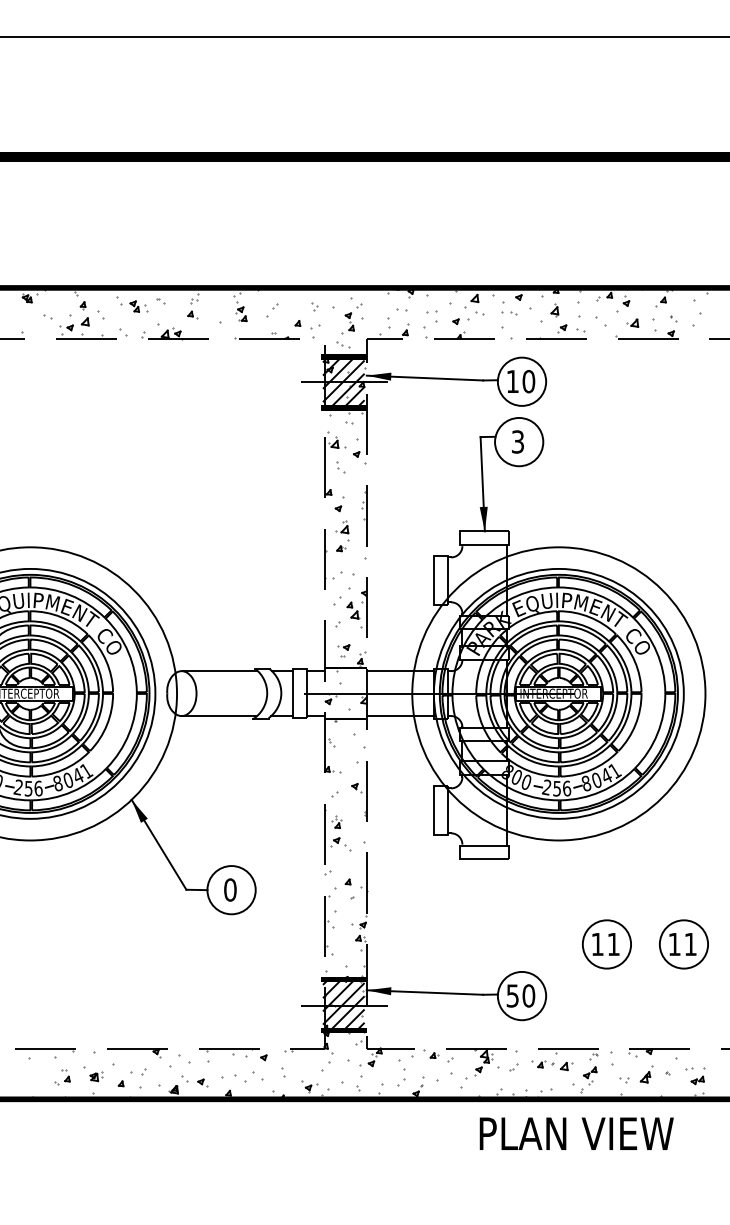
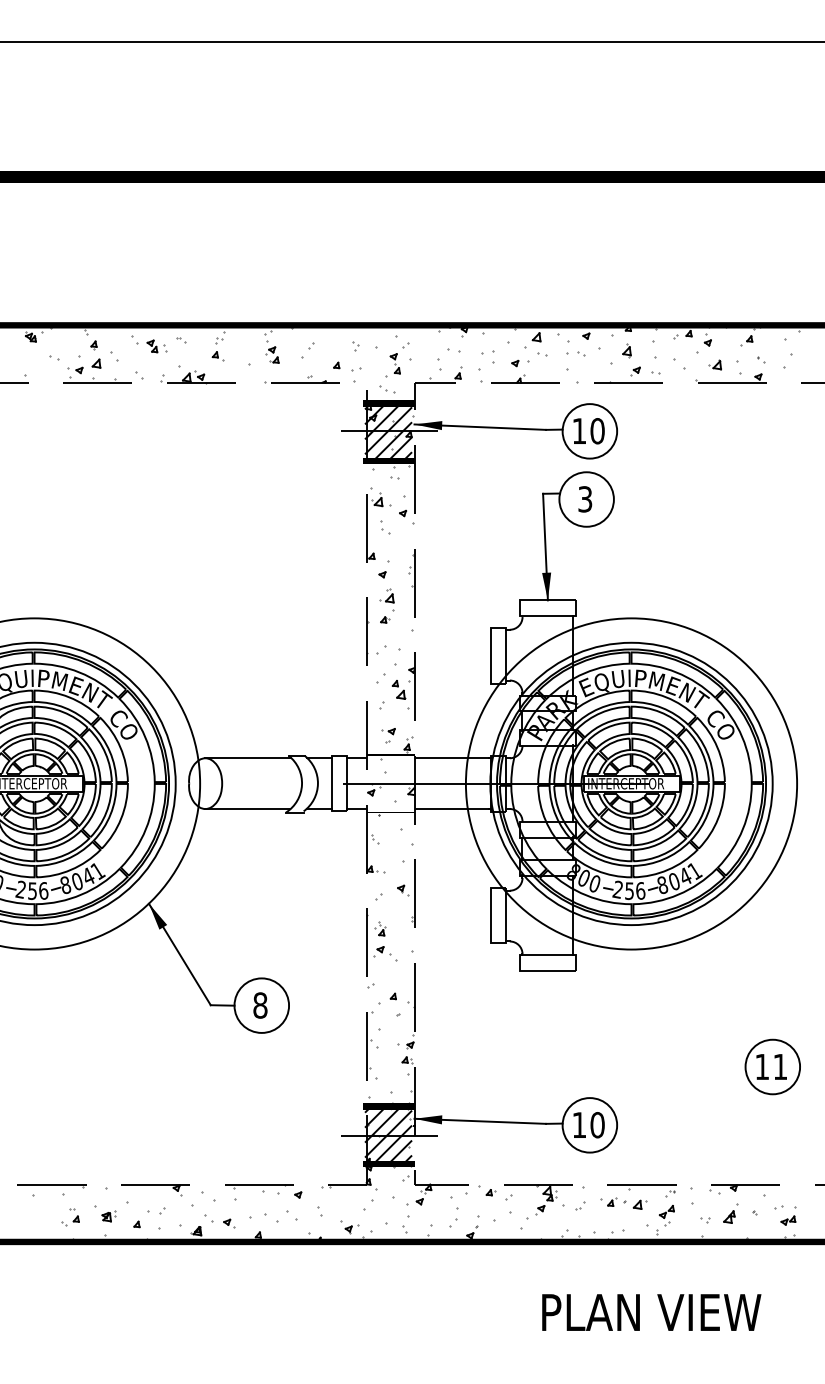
text: (230, 889) -> (260, 1004), 0 -> 8
part: (606, 944) -> (685, 1067), removed
text: (512, 995) -> (579, 1124), 50 -> 10
text: (576, 1133) -> (651, 1312), moved

